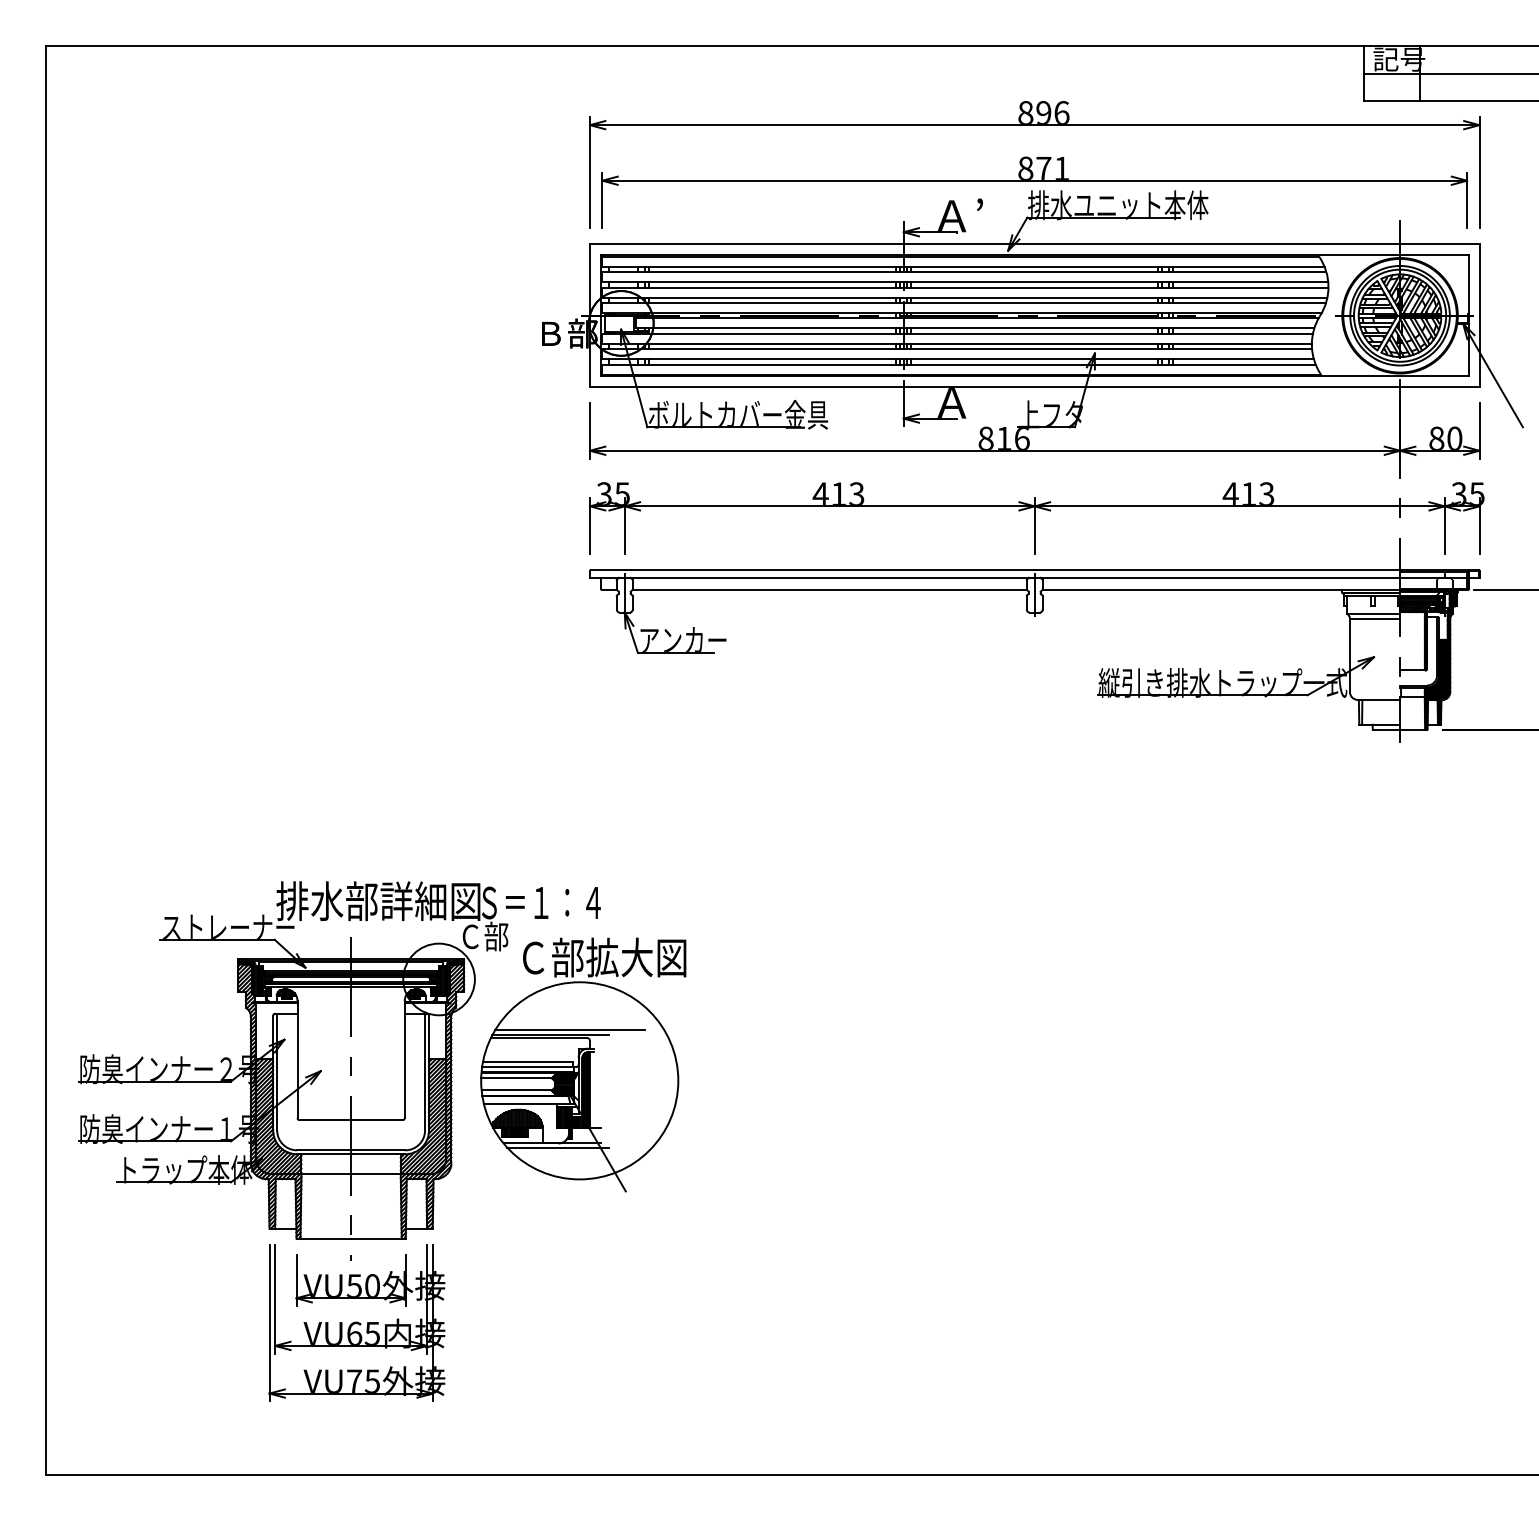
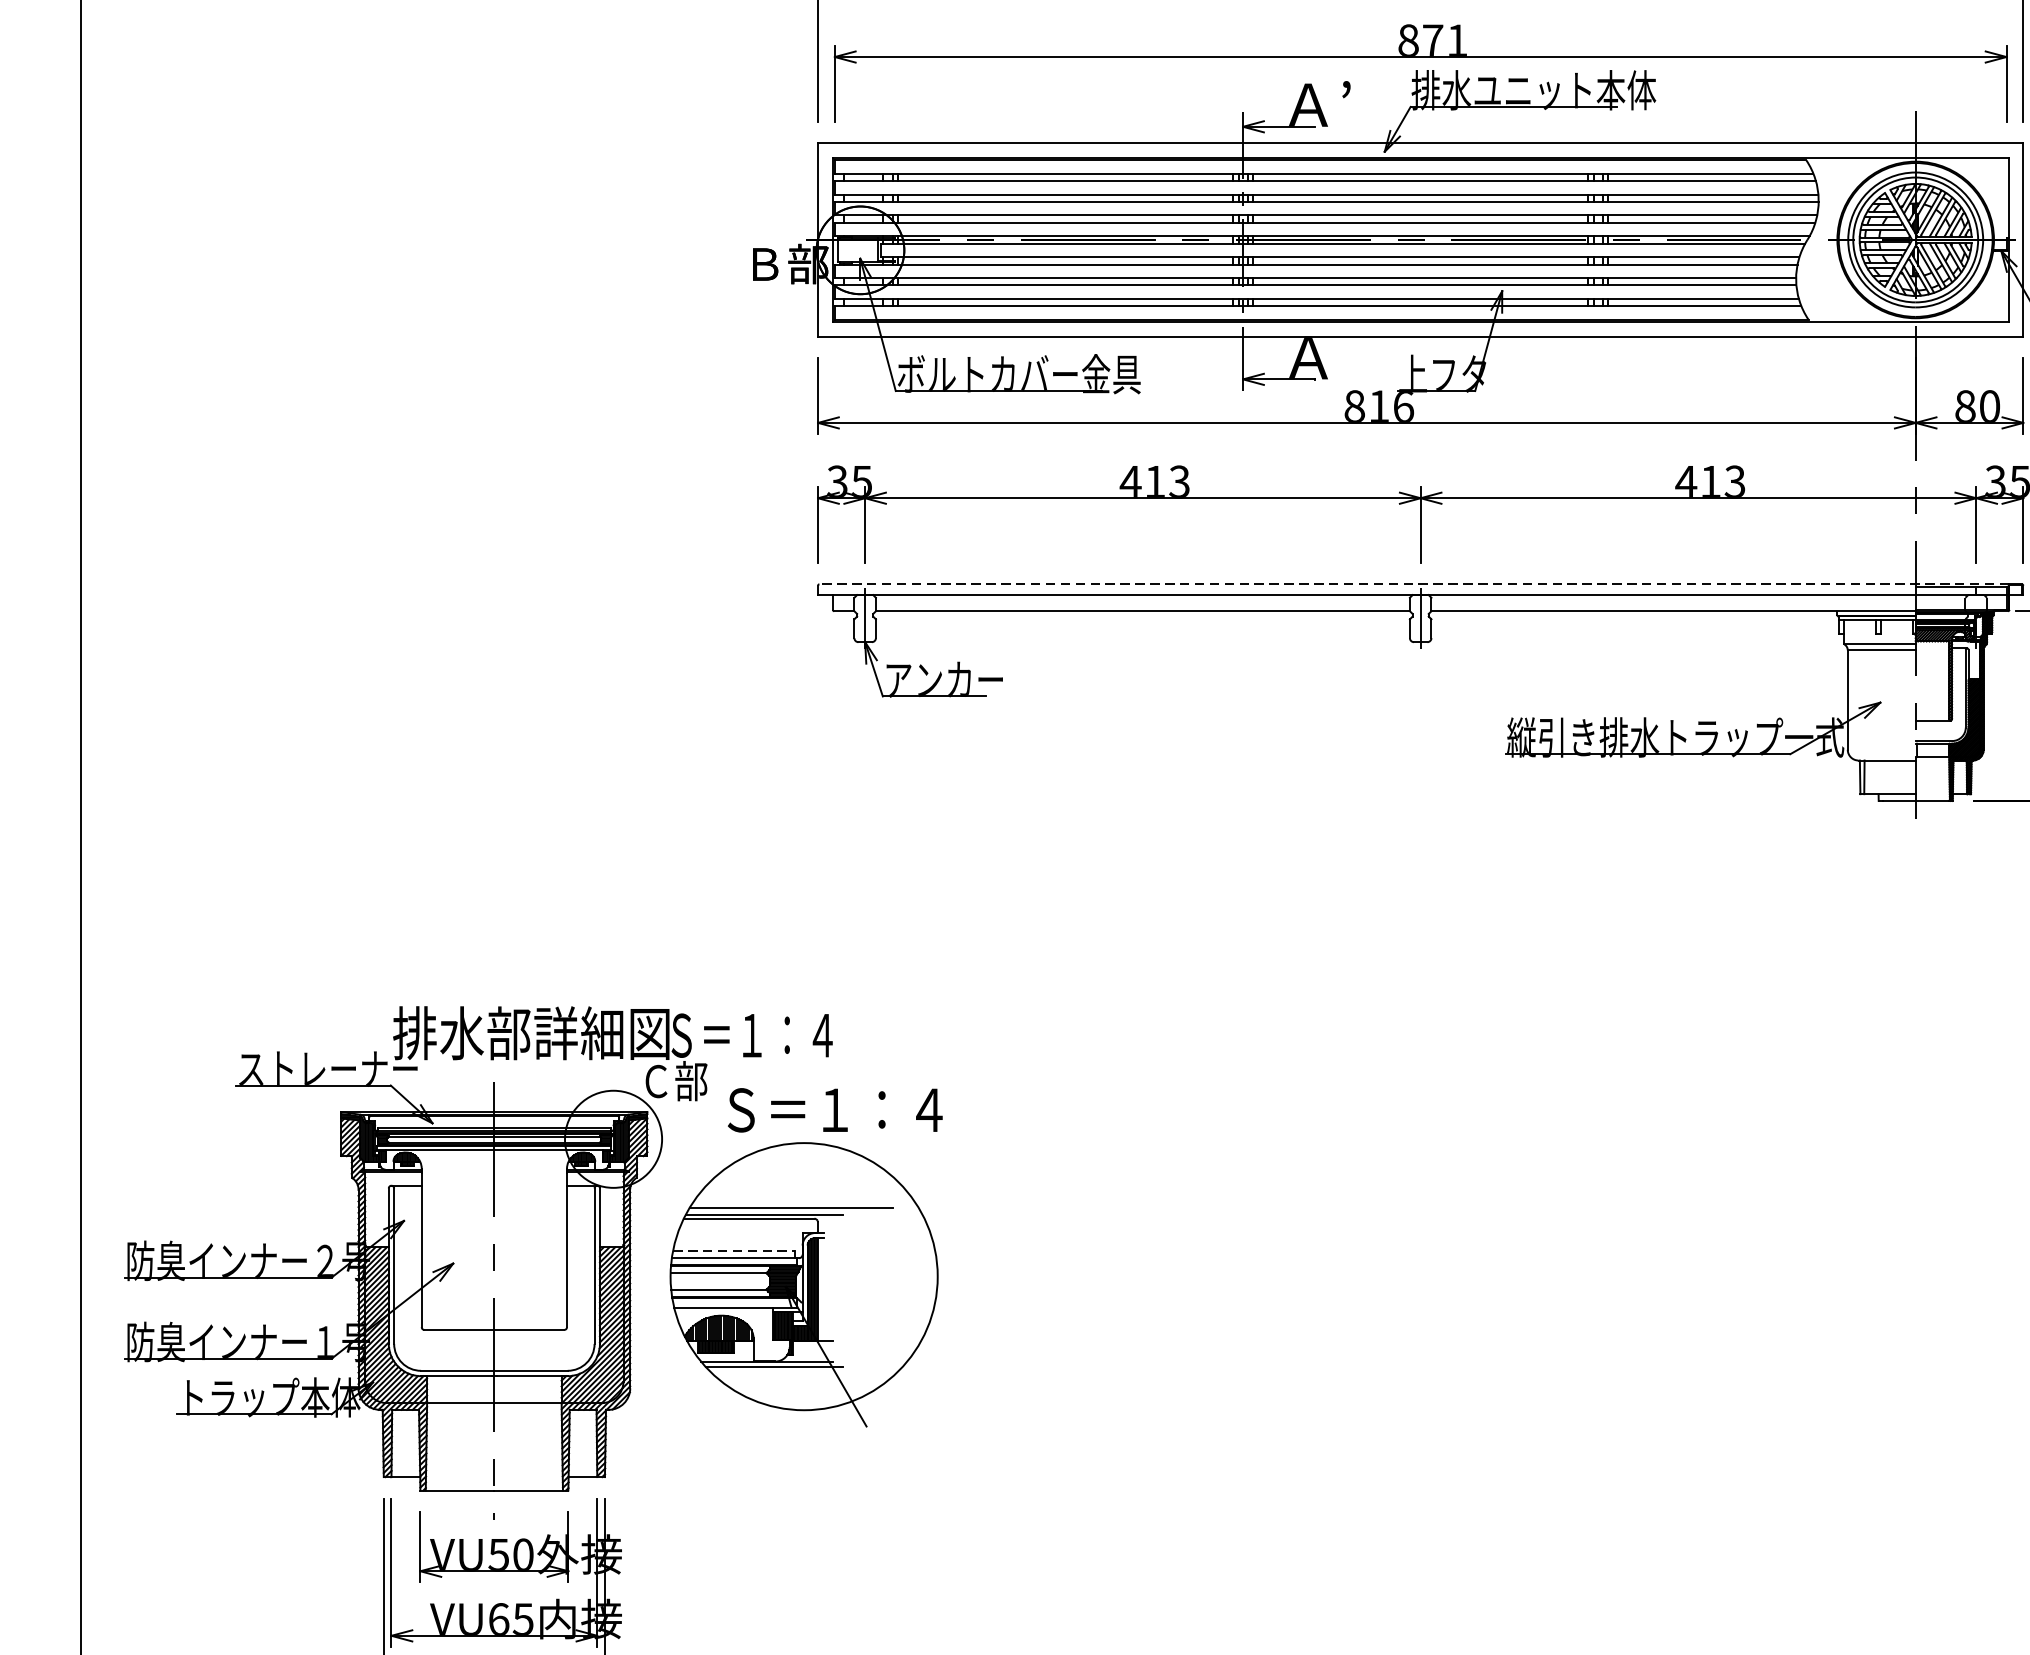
line: (1029, 569) -> (1413, 583), solid -> dashed
text: (604, 957) -> (837, 1109), Ｃ部拡大図 -> Ｓ＝１：４
line: (527, 1061) -> (733, 1250), solid -> dashed

